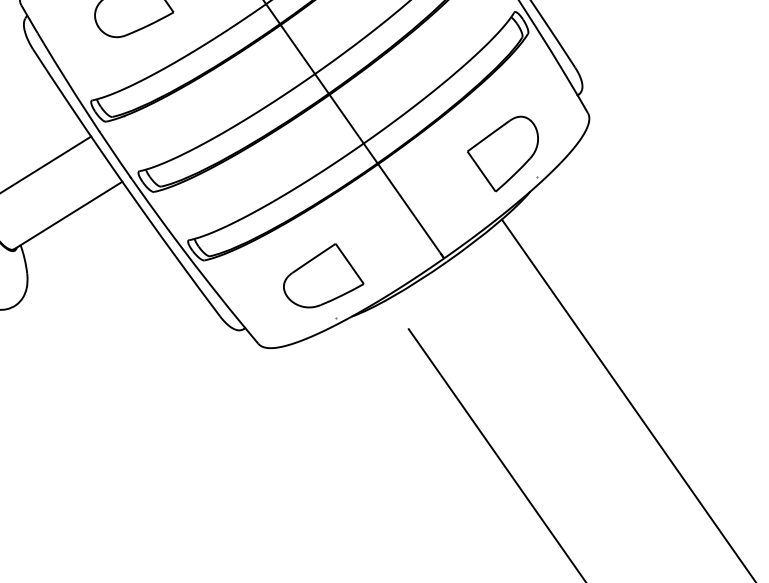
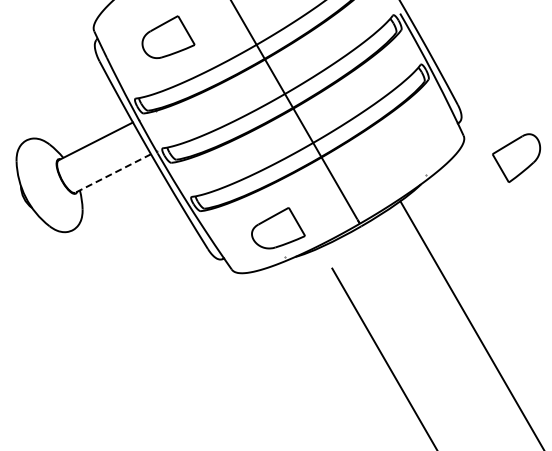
part: (503, 153) -> (516, 157), moved
line: (67, 215) -> (112, 173), solid -> dashed

